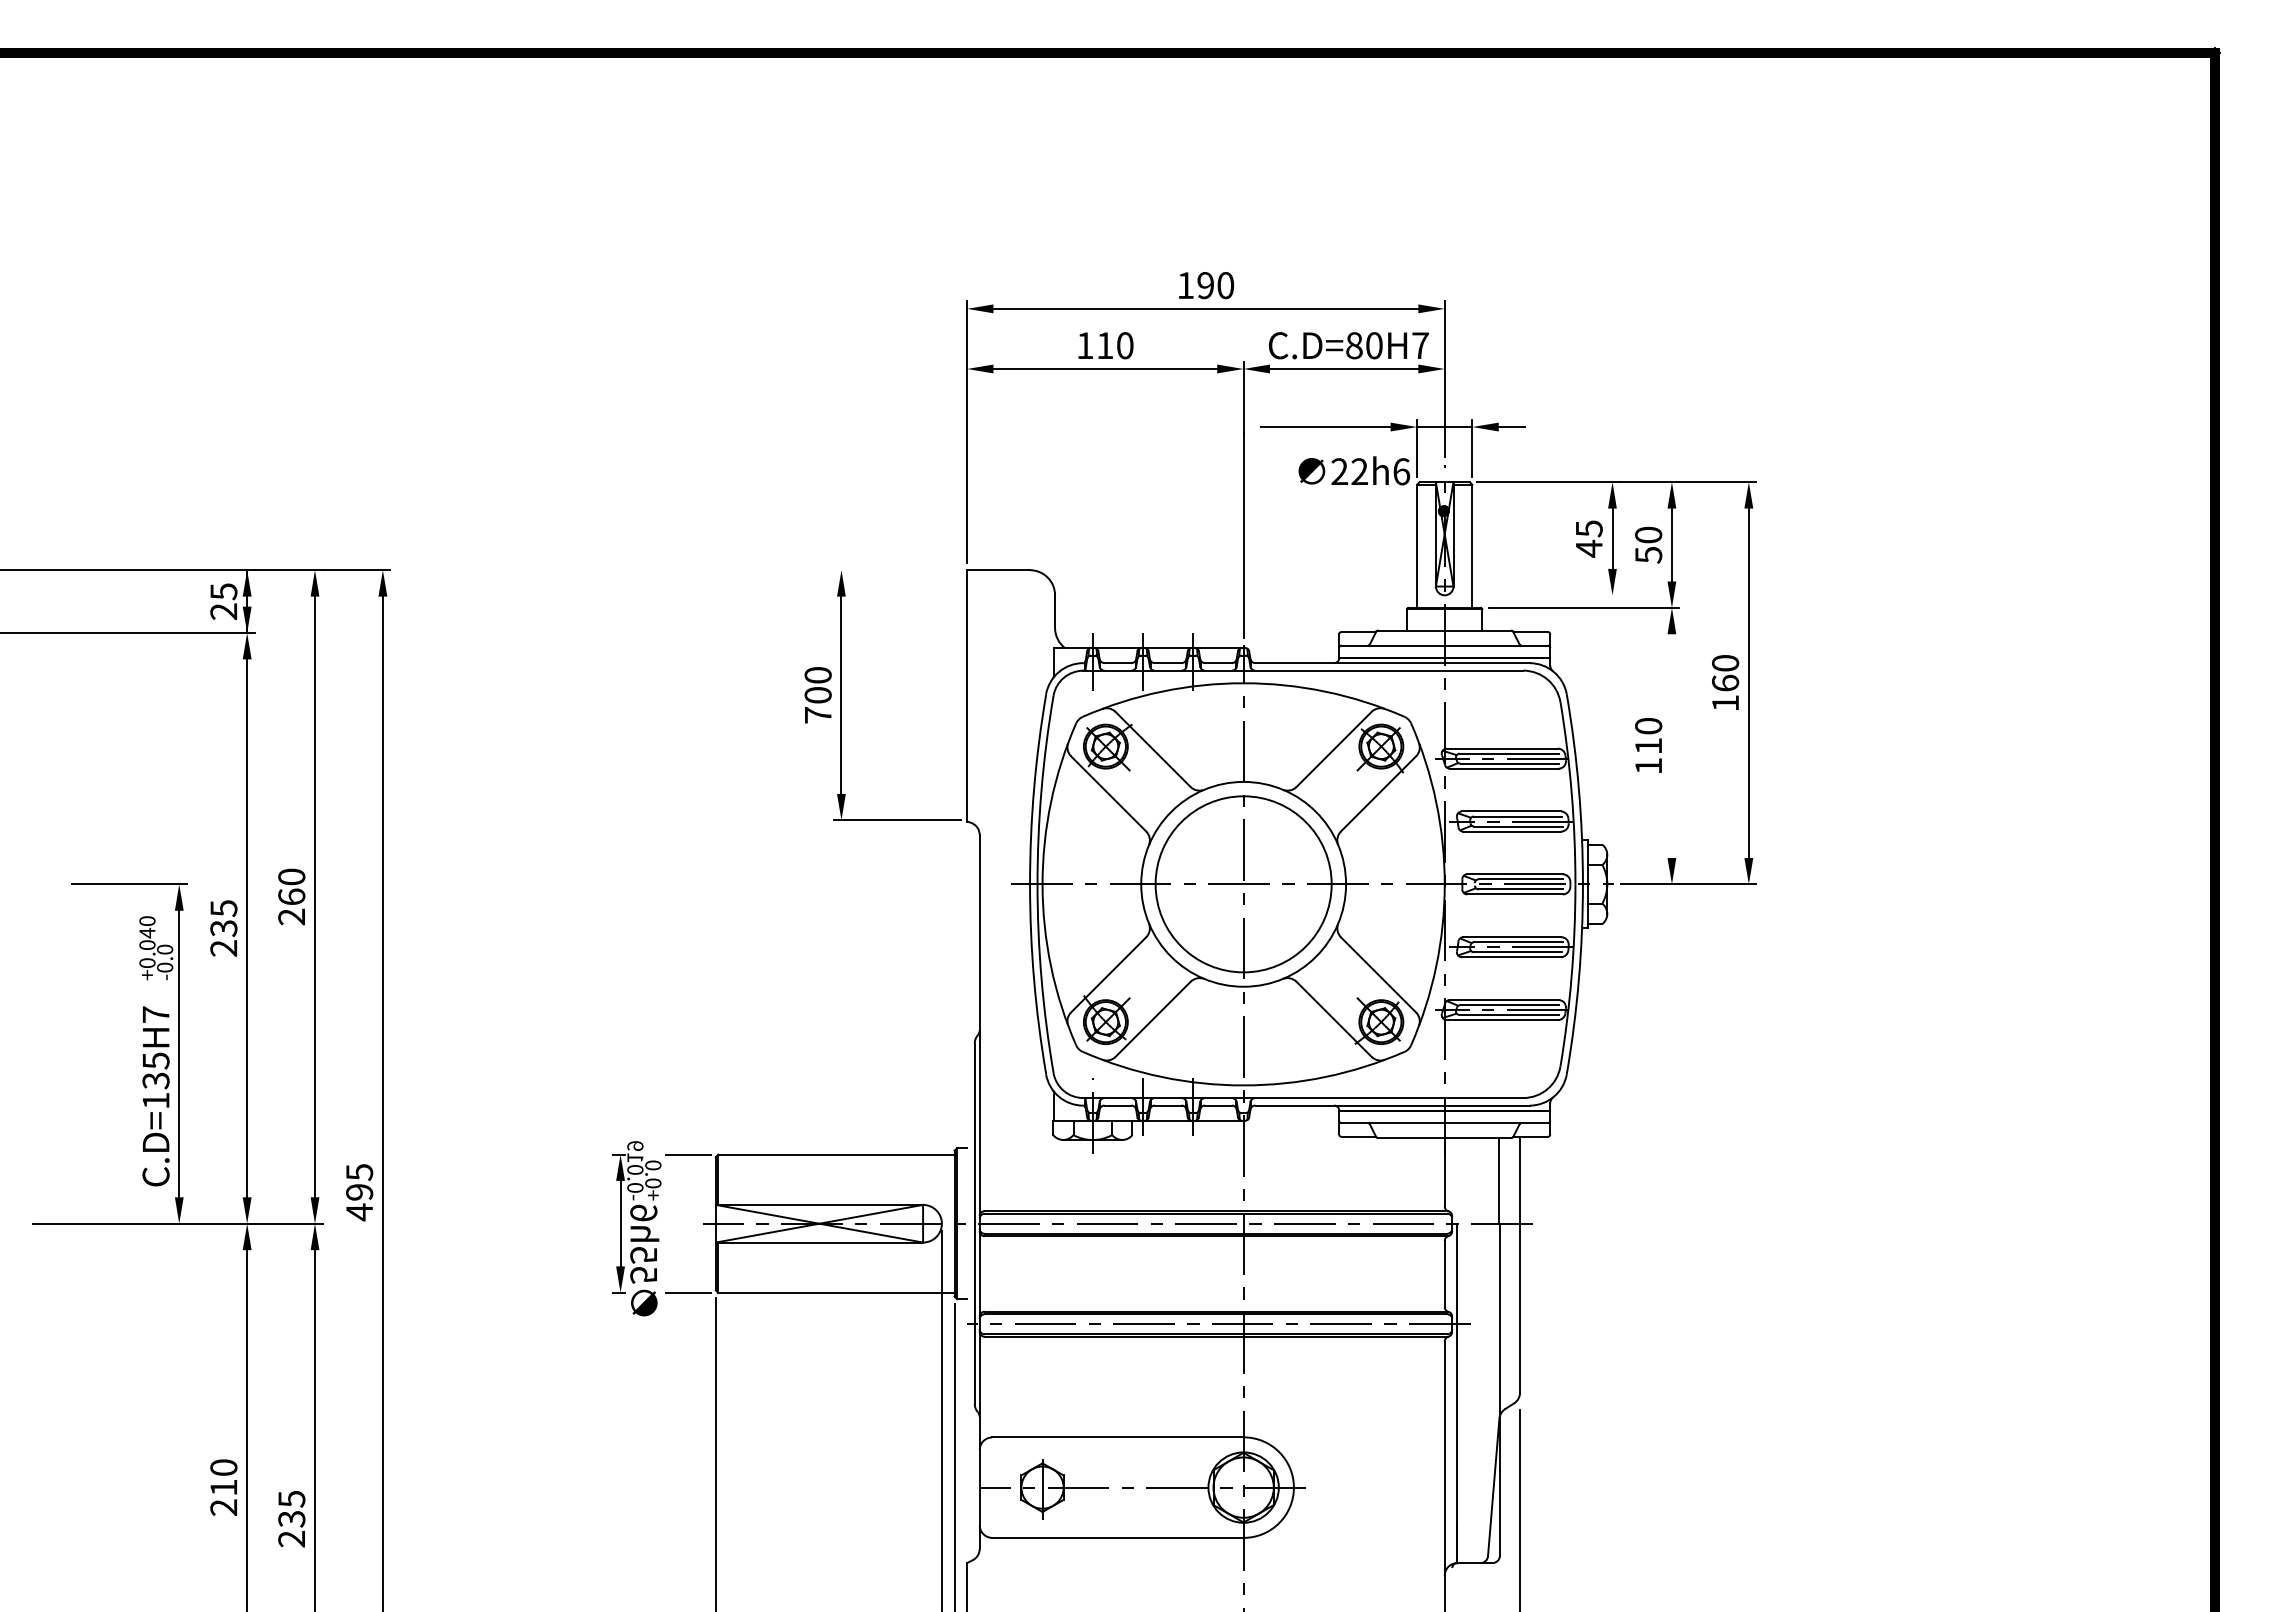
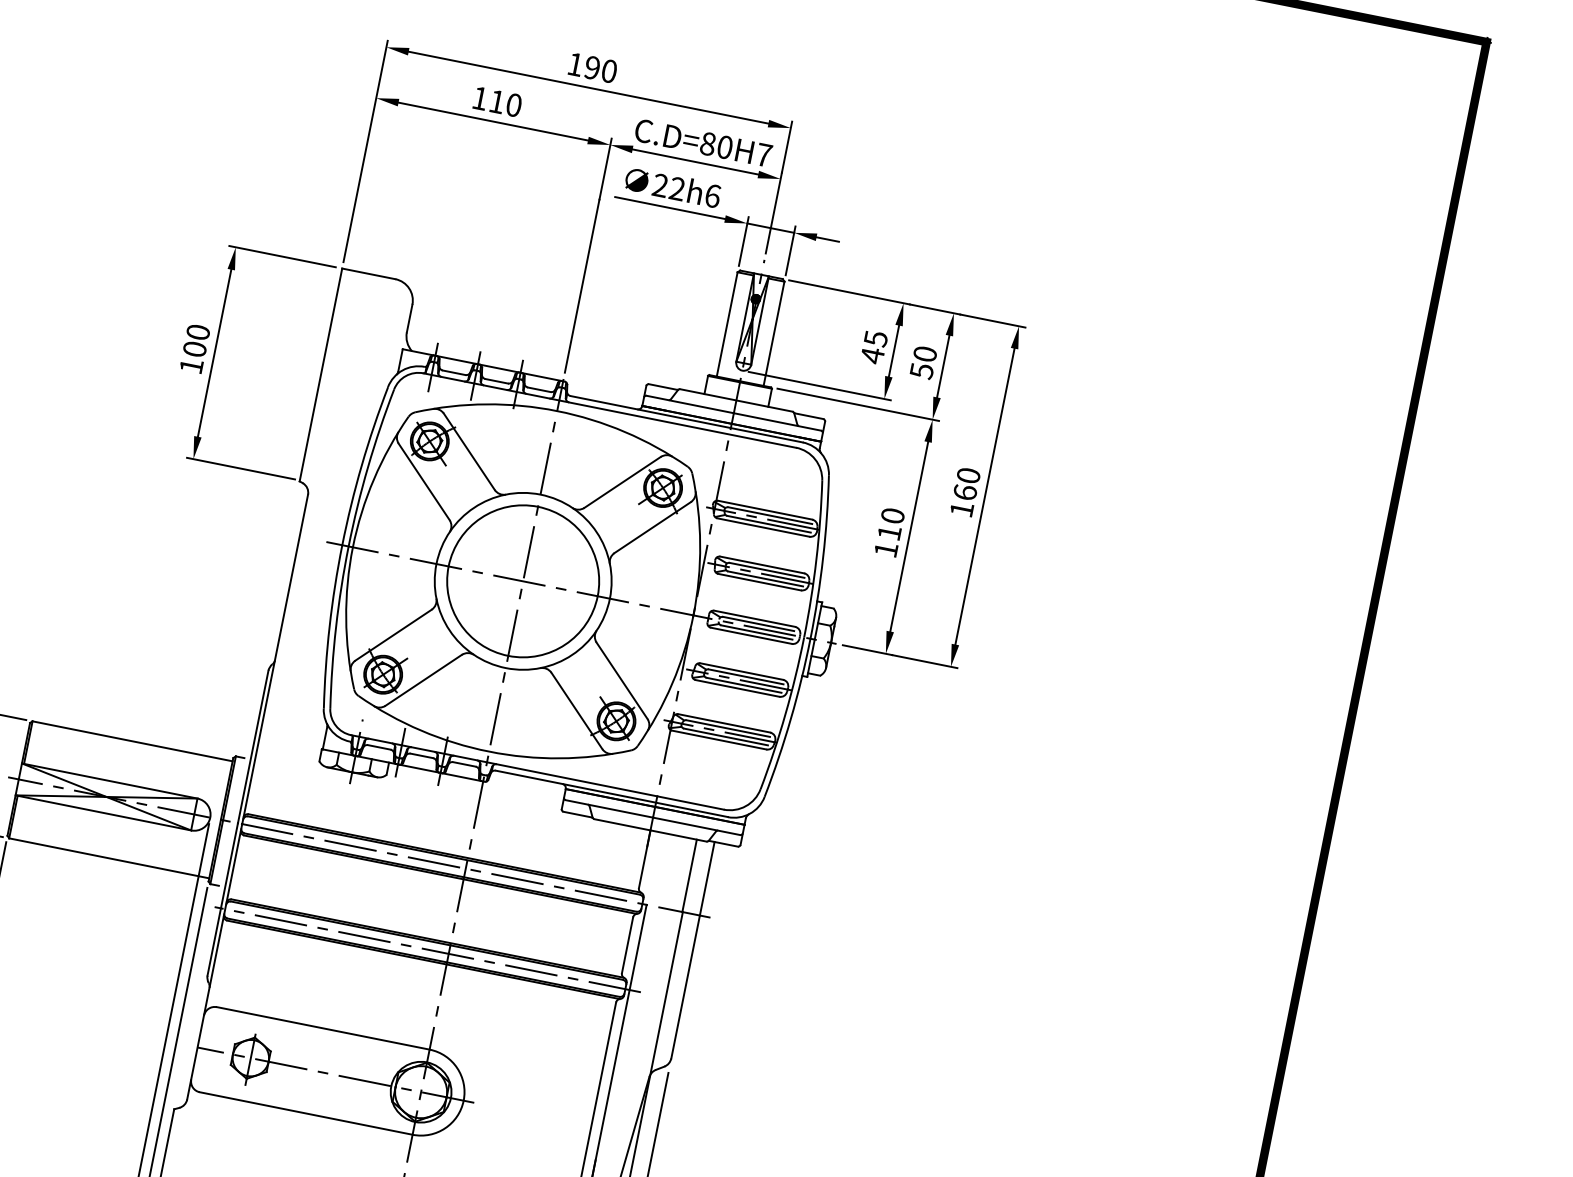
text: (1354, 470) -> (673, 187), moved
line: (896, 570) -> (282, 256), added
line: (1536, 595) -> (820, 386), added
text: (818, 715) -> (191, 366), 700 -> 100
line: (1671, 746) -> (908, 537), added

